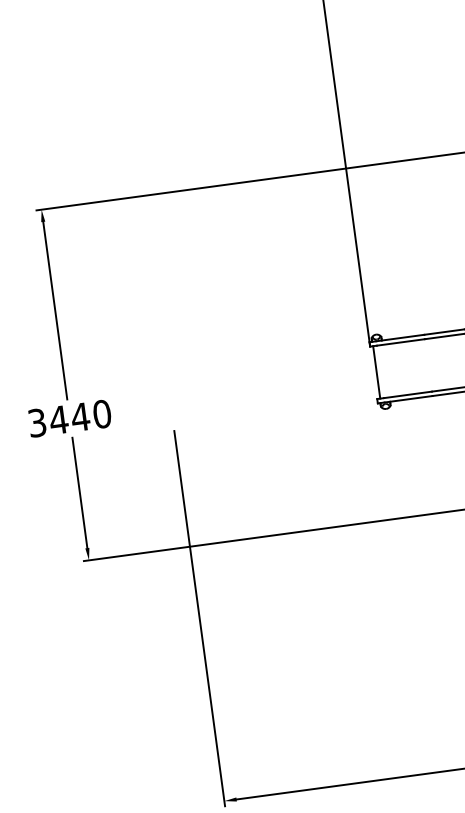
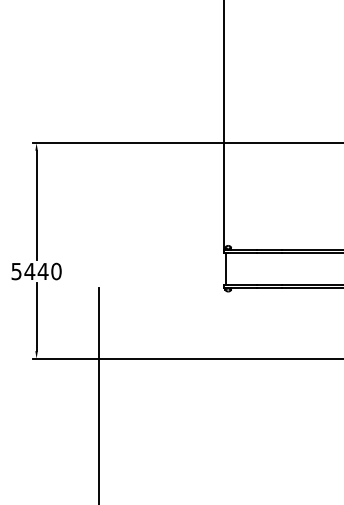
text: (36, 421) -> (16, 270), 3440 -> 5440

